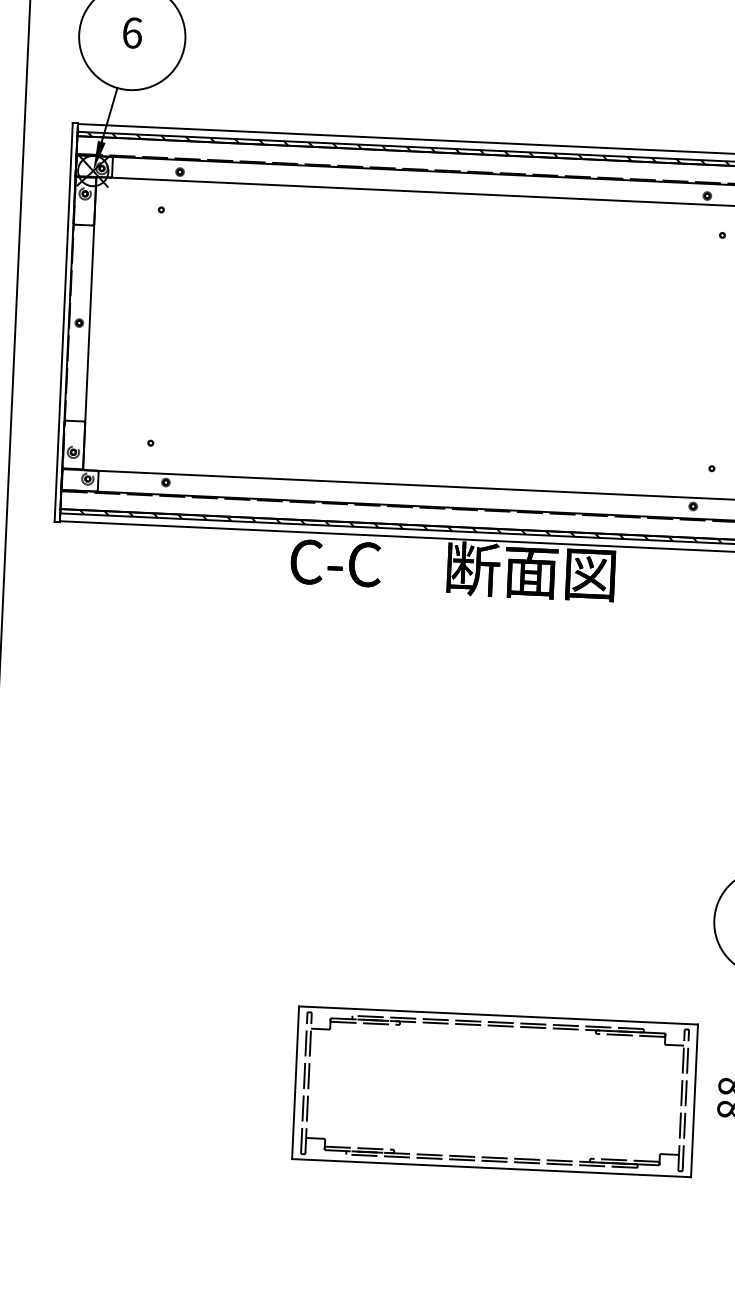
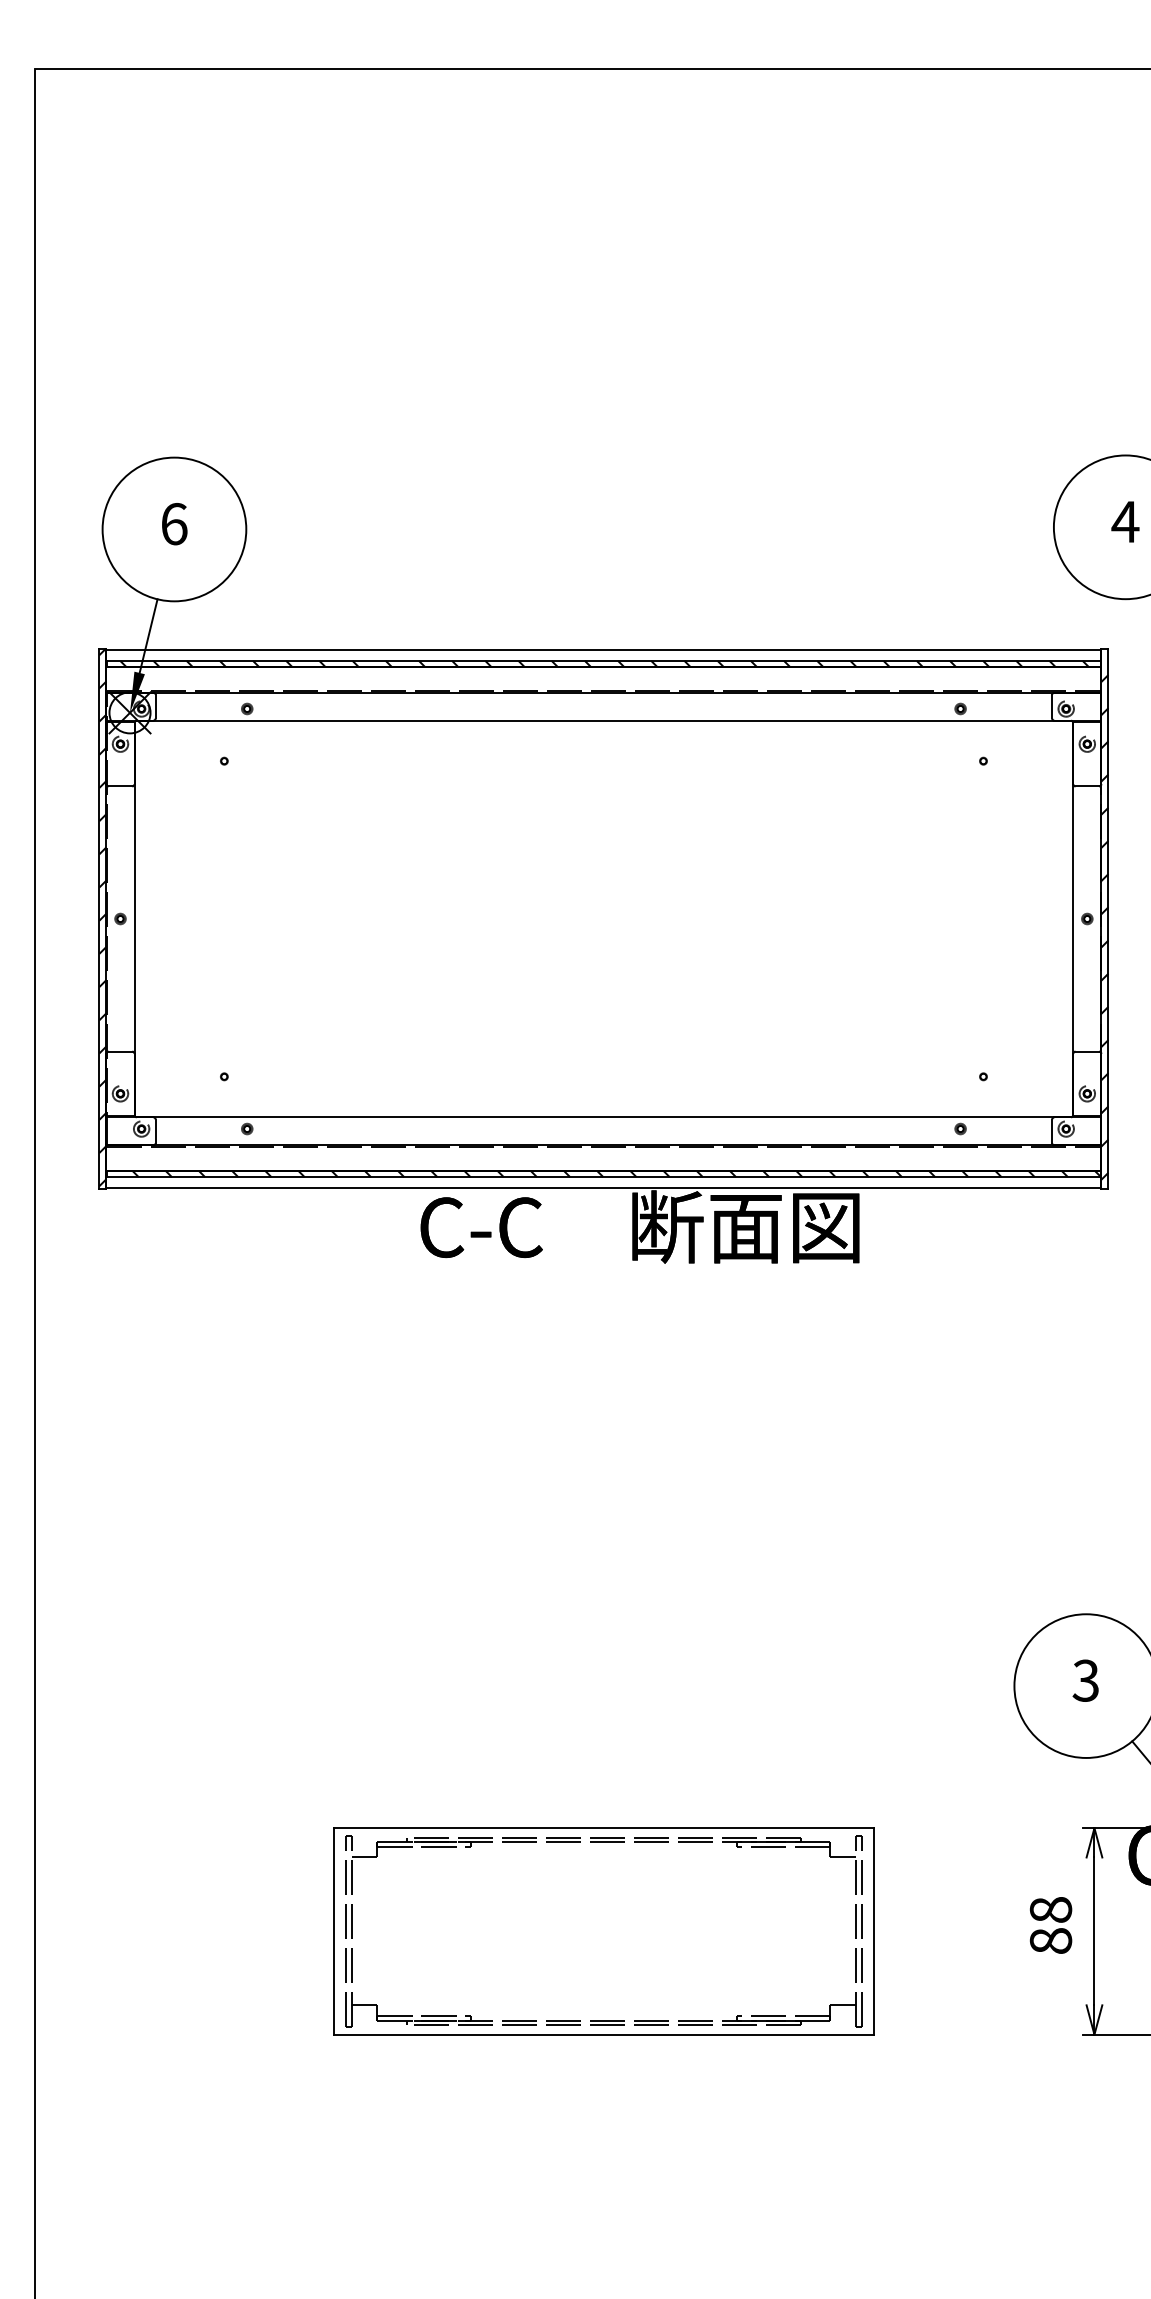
hatch: (66, 321) -> (102, 917), added
part: (494, 1091) -> (603, 1931), moved

